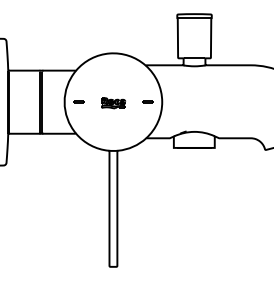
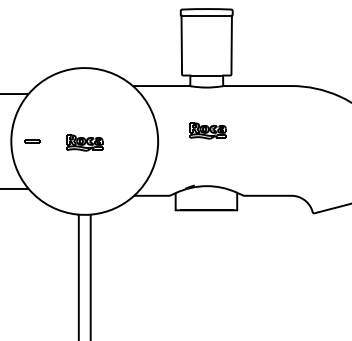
part: (195, 95) -> (208, 131), added
part: (147, 101) -> (136, 140), removed

